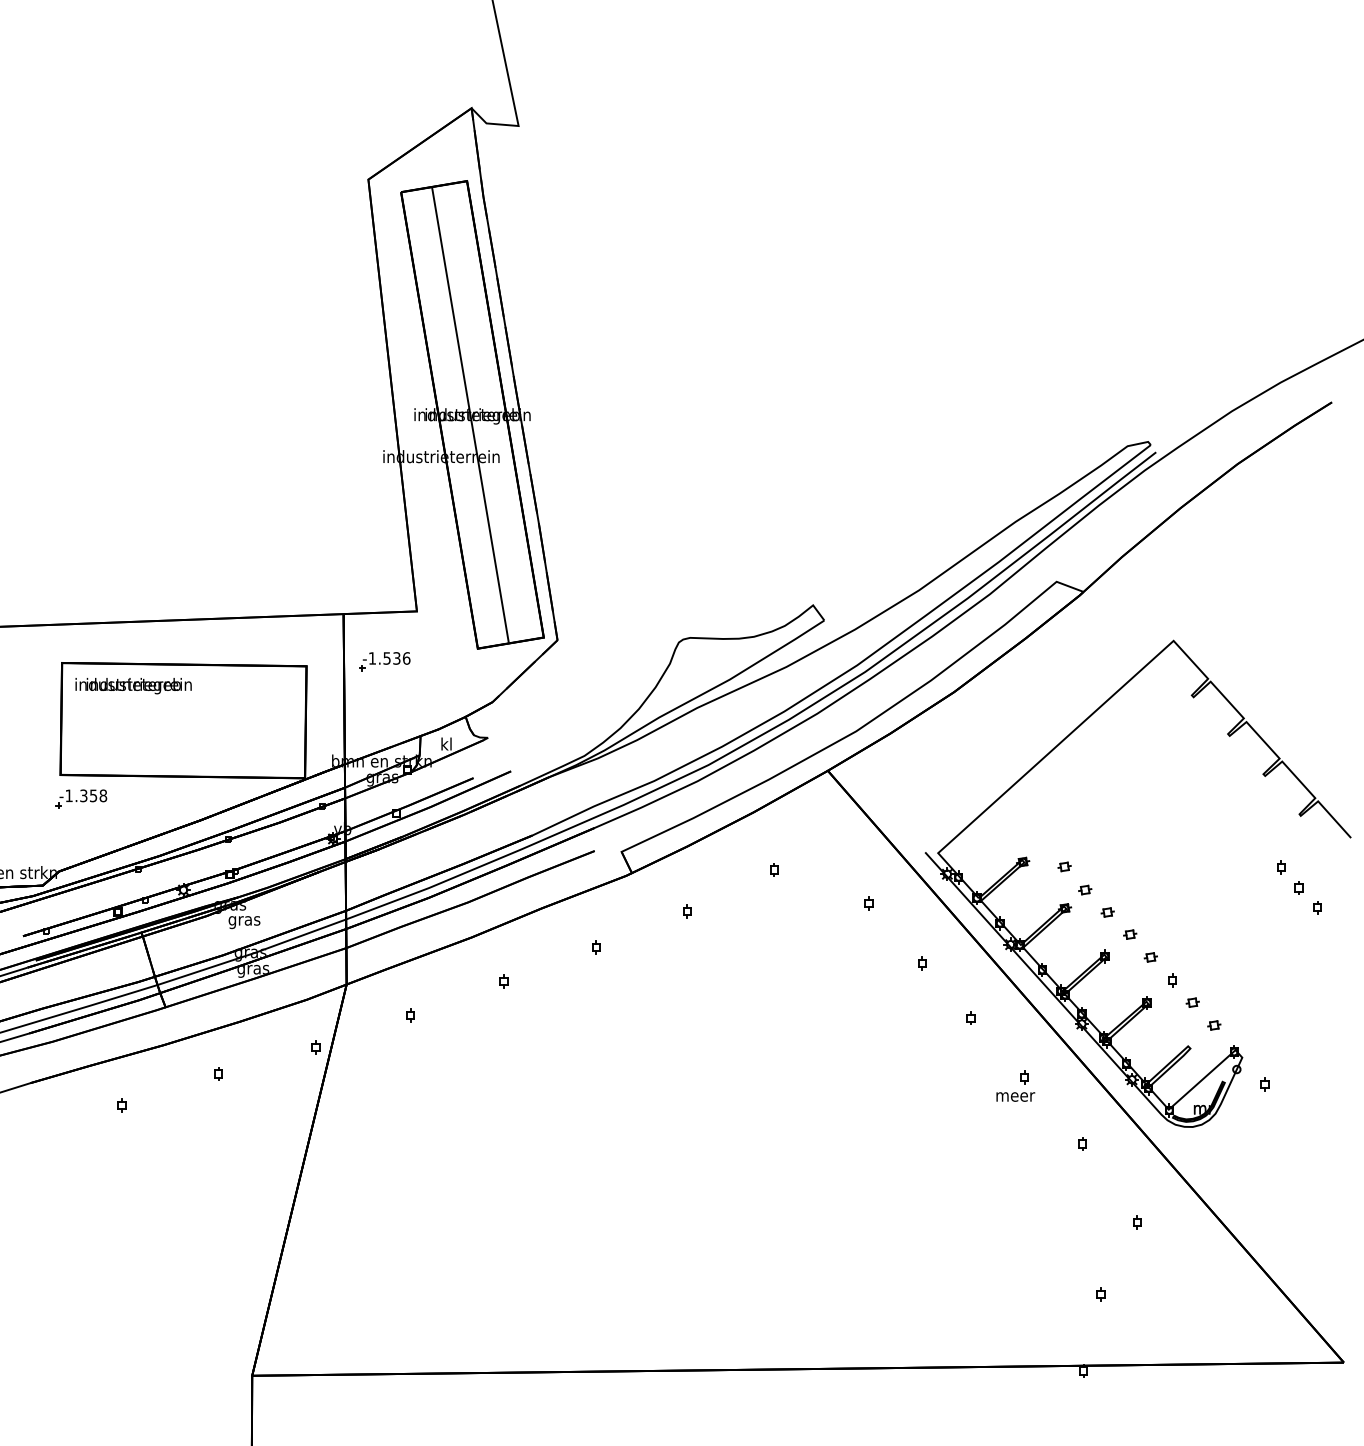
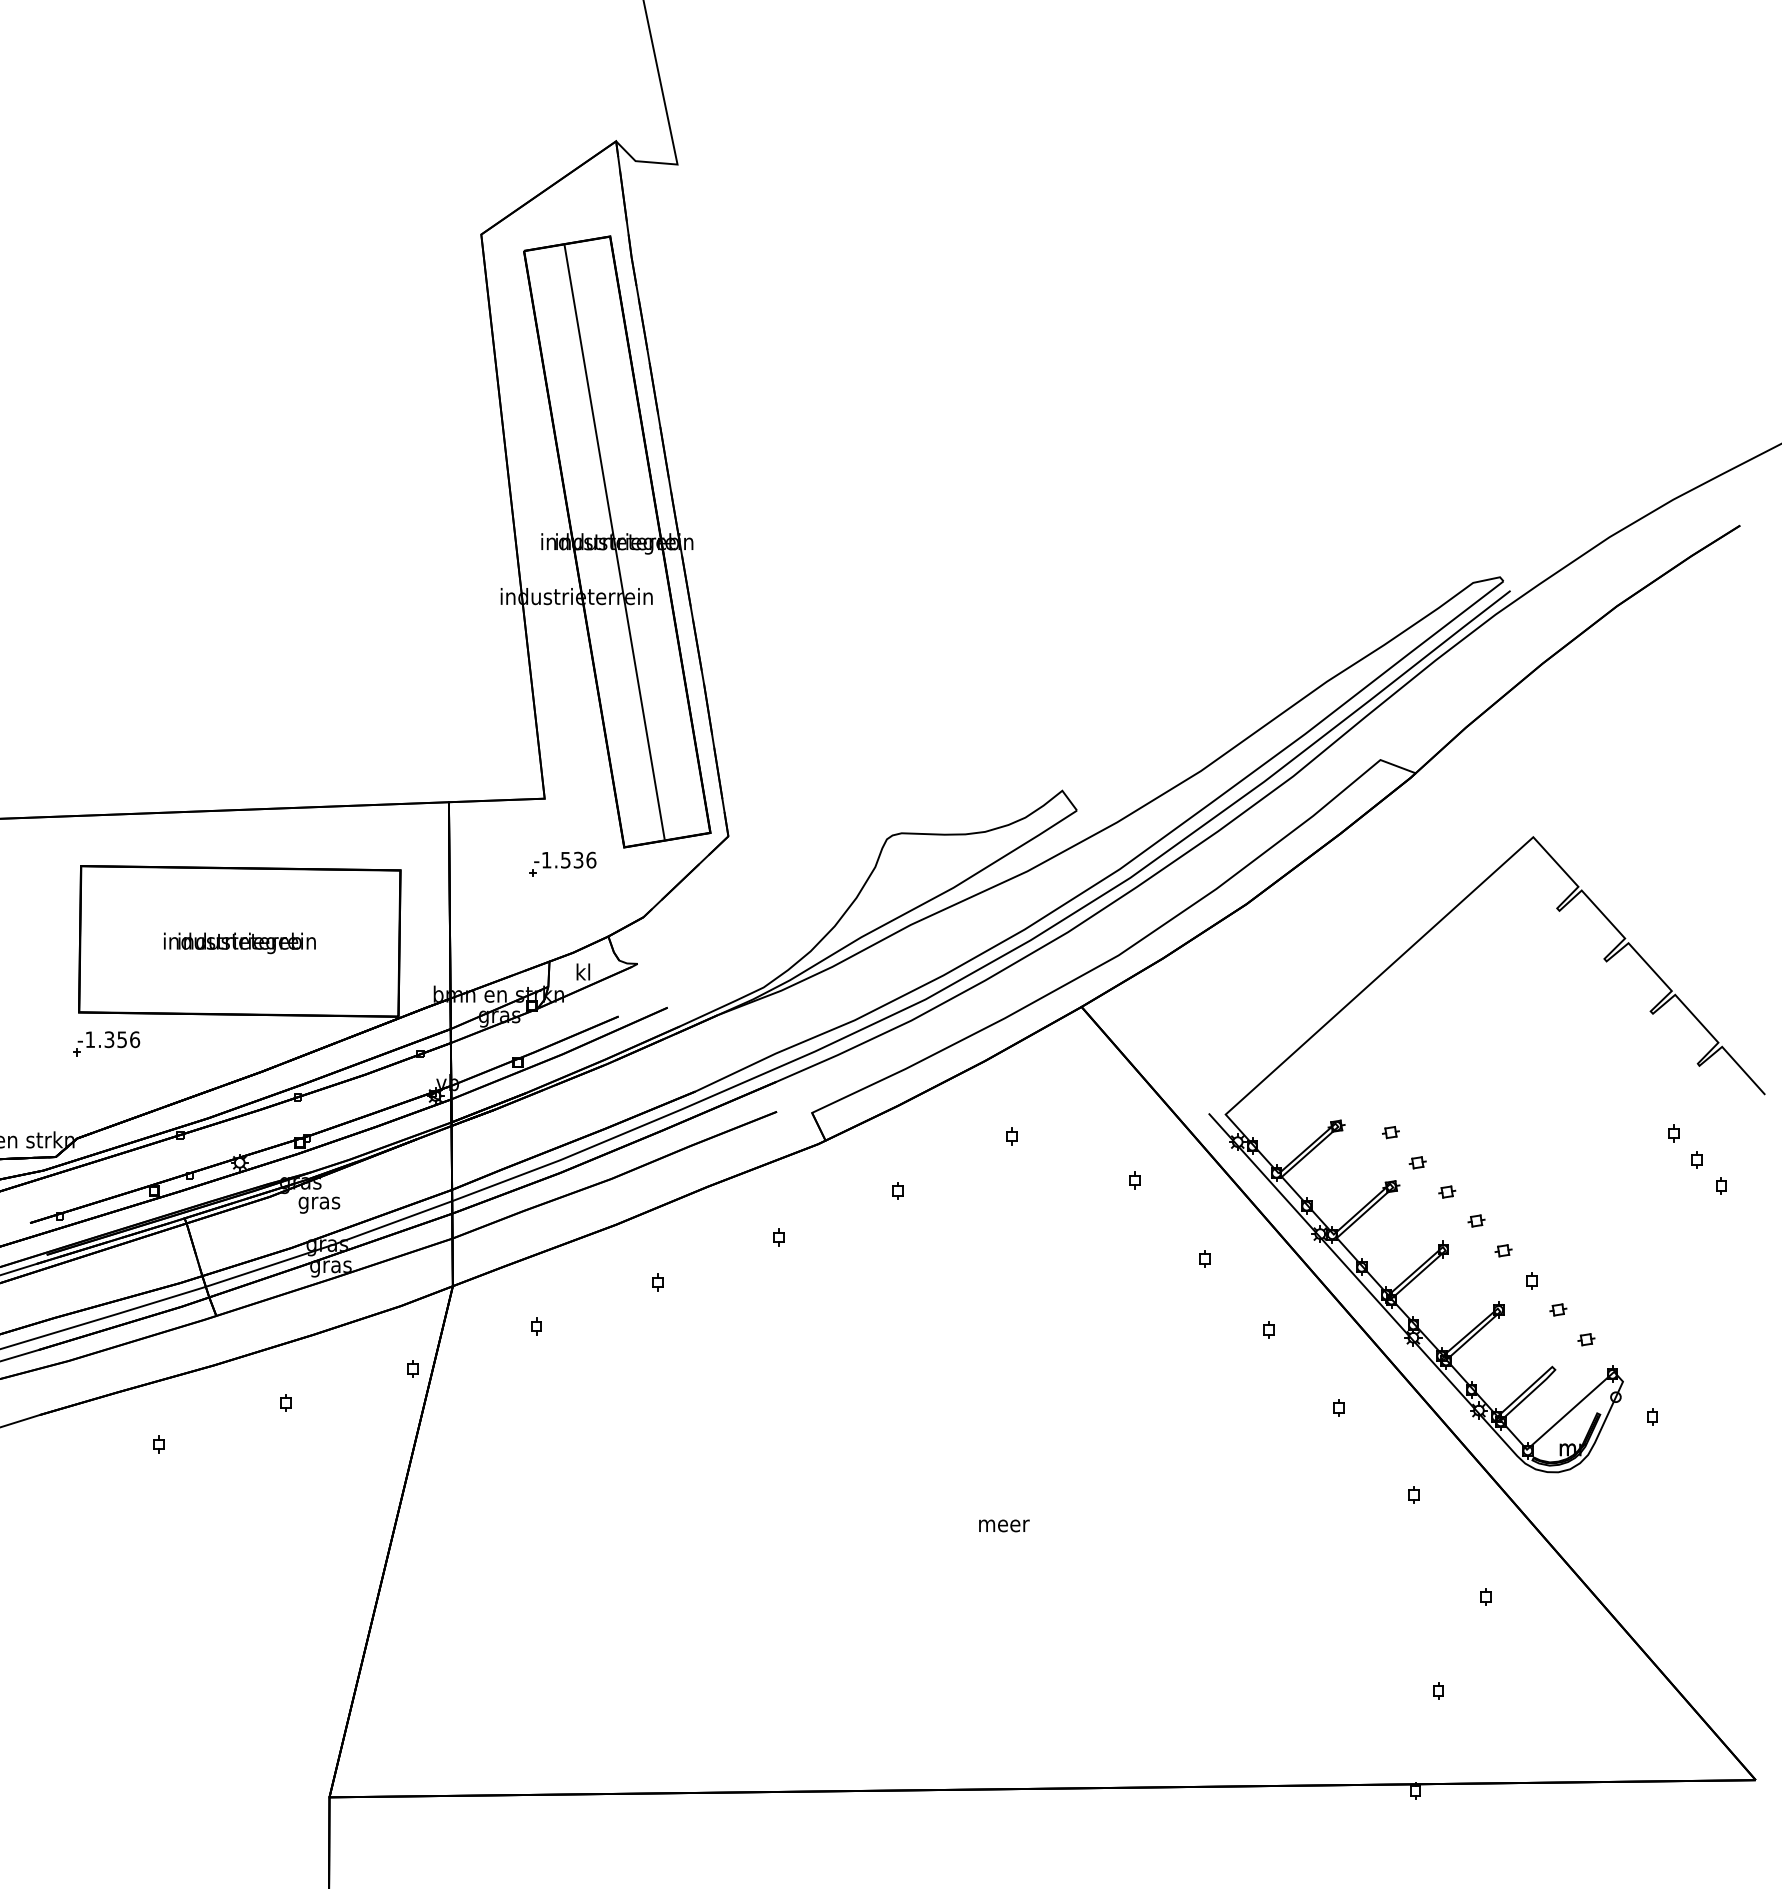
part: (384, 661) -> (562, 864), moved
text: (133, 686) -> (239, 943), moved
text: (103, 795) -> (135, 1039), -1.358 -> -1.356
text: (1015, 1096) -> (1004, 1525), moved

